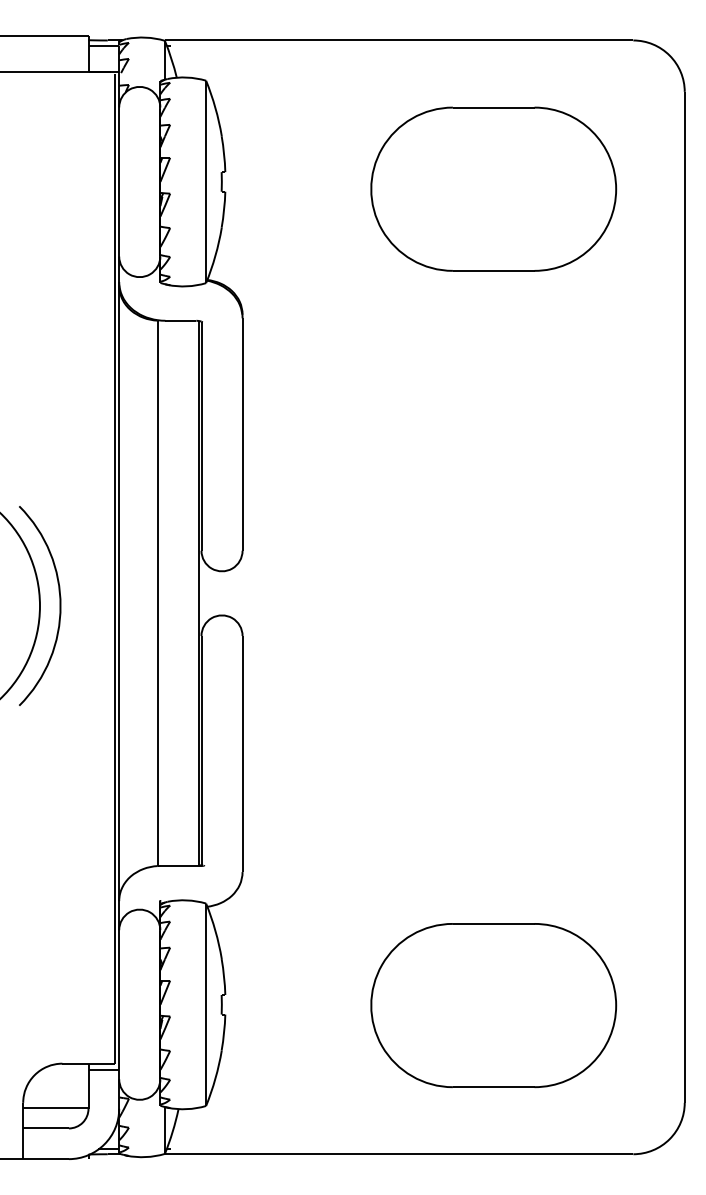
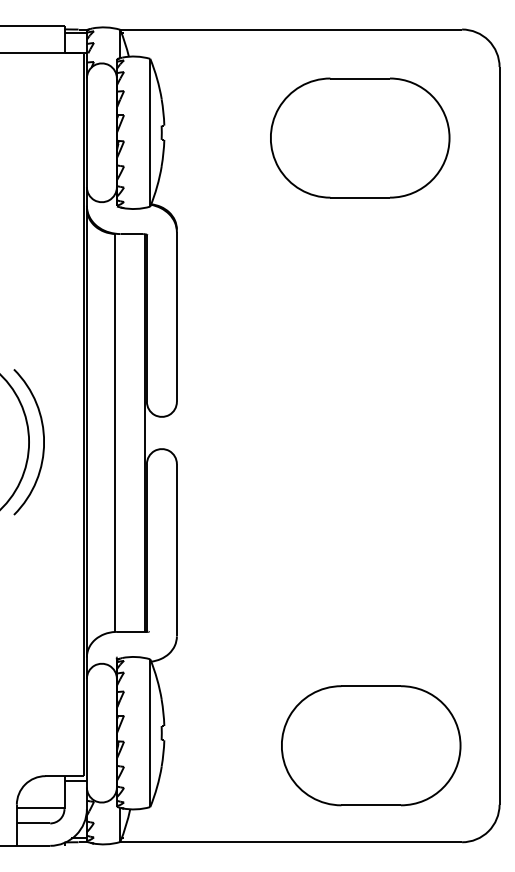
part: (494, 1005) -> (371, 745), moved

